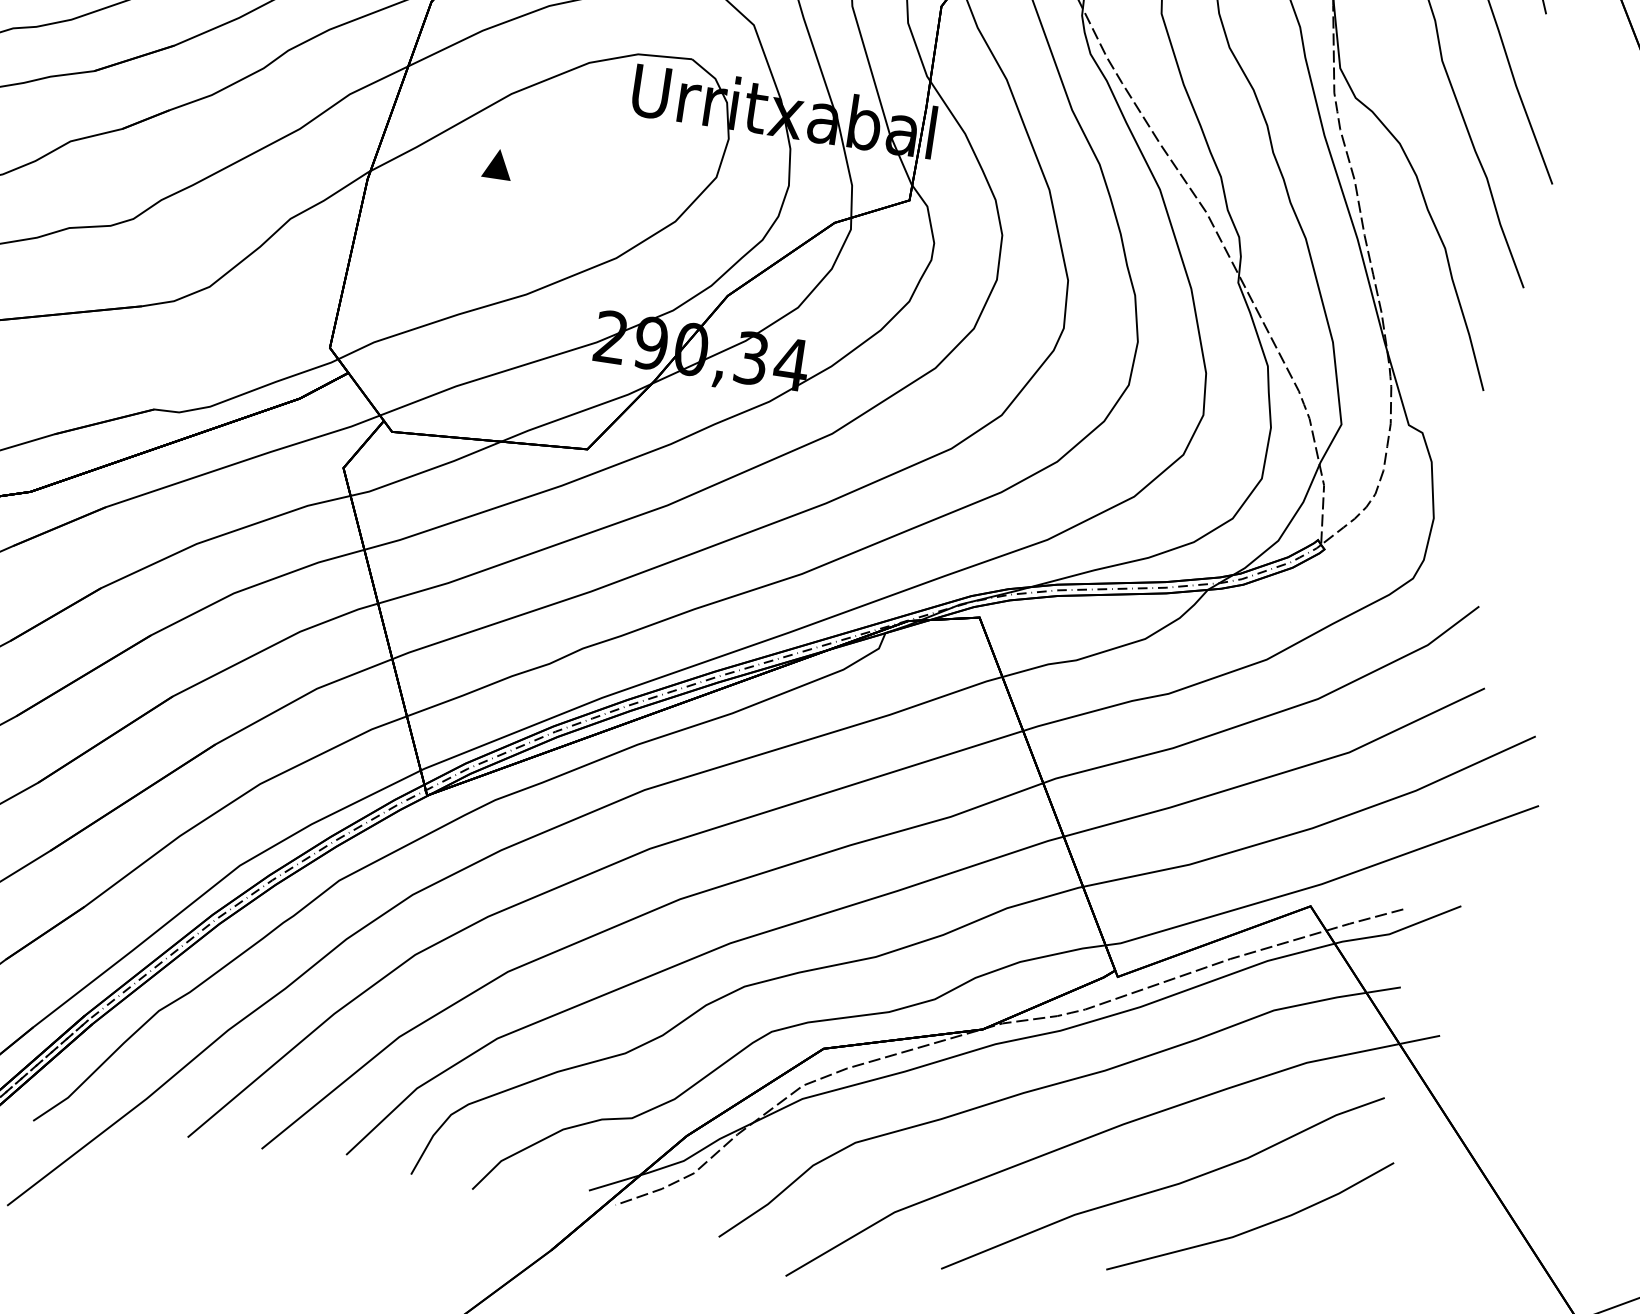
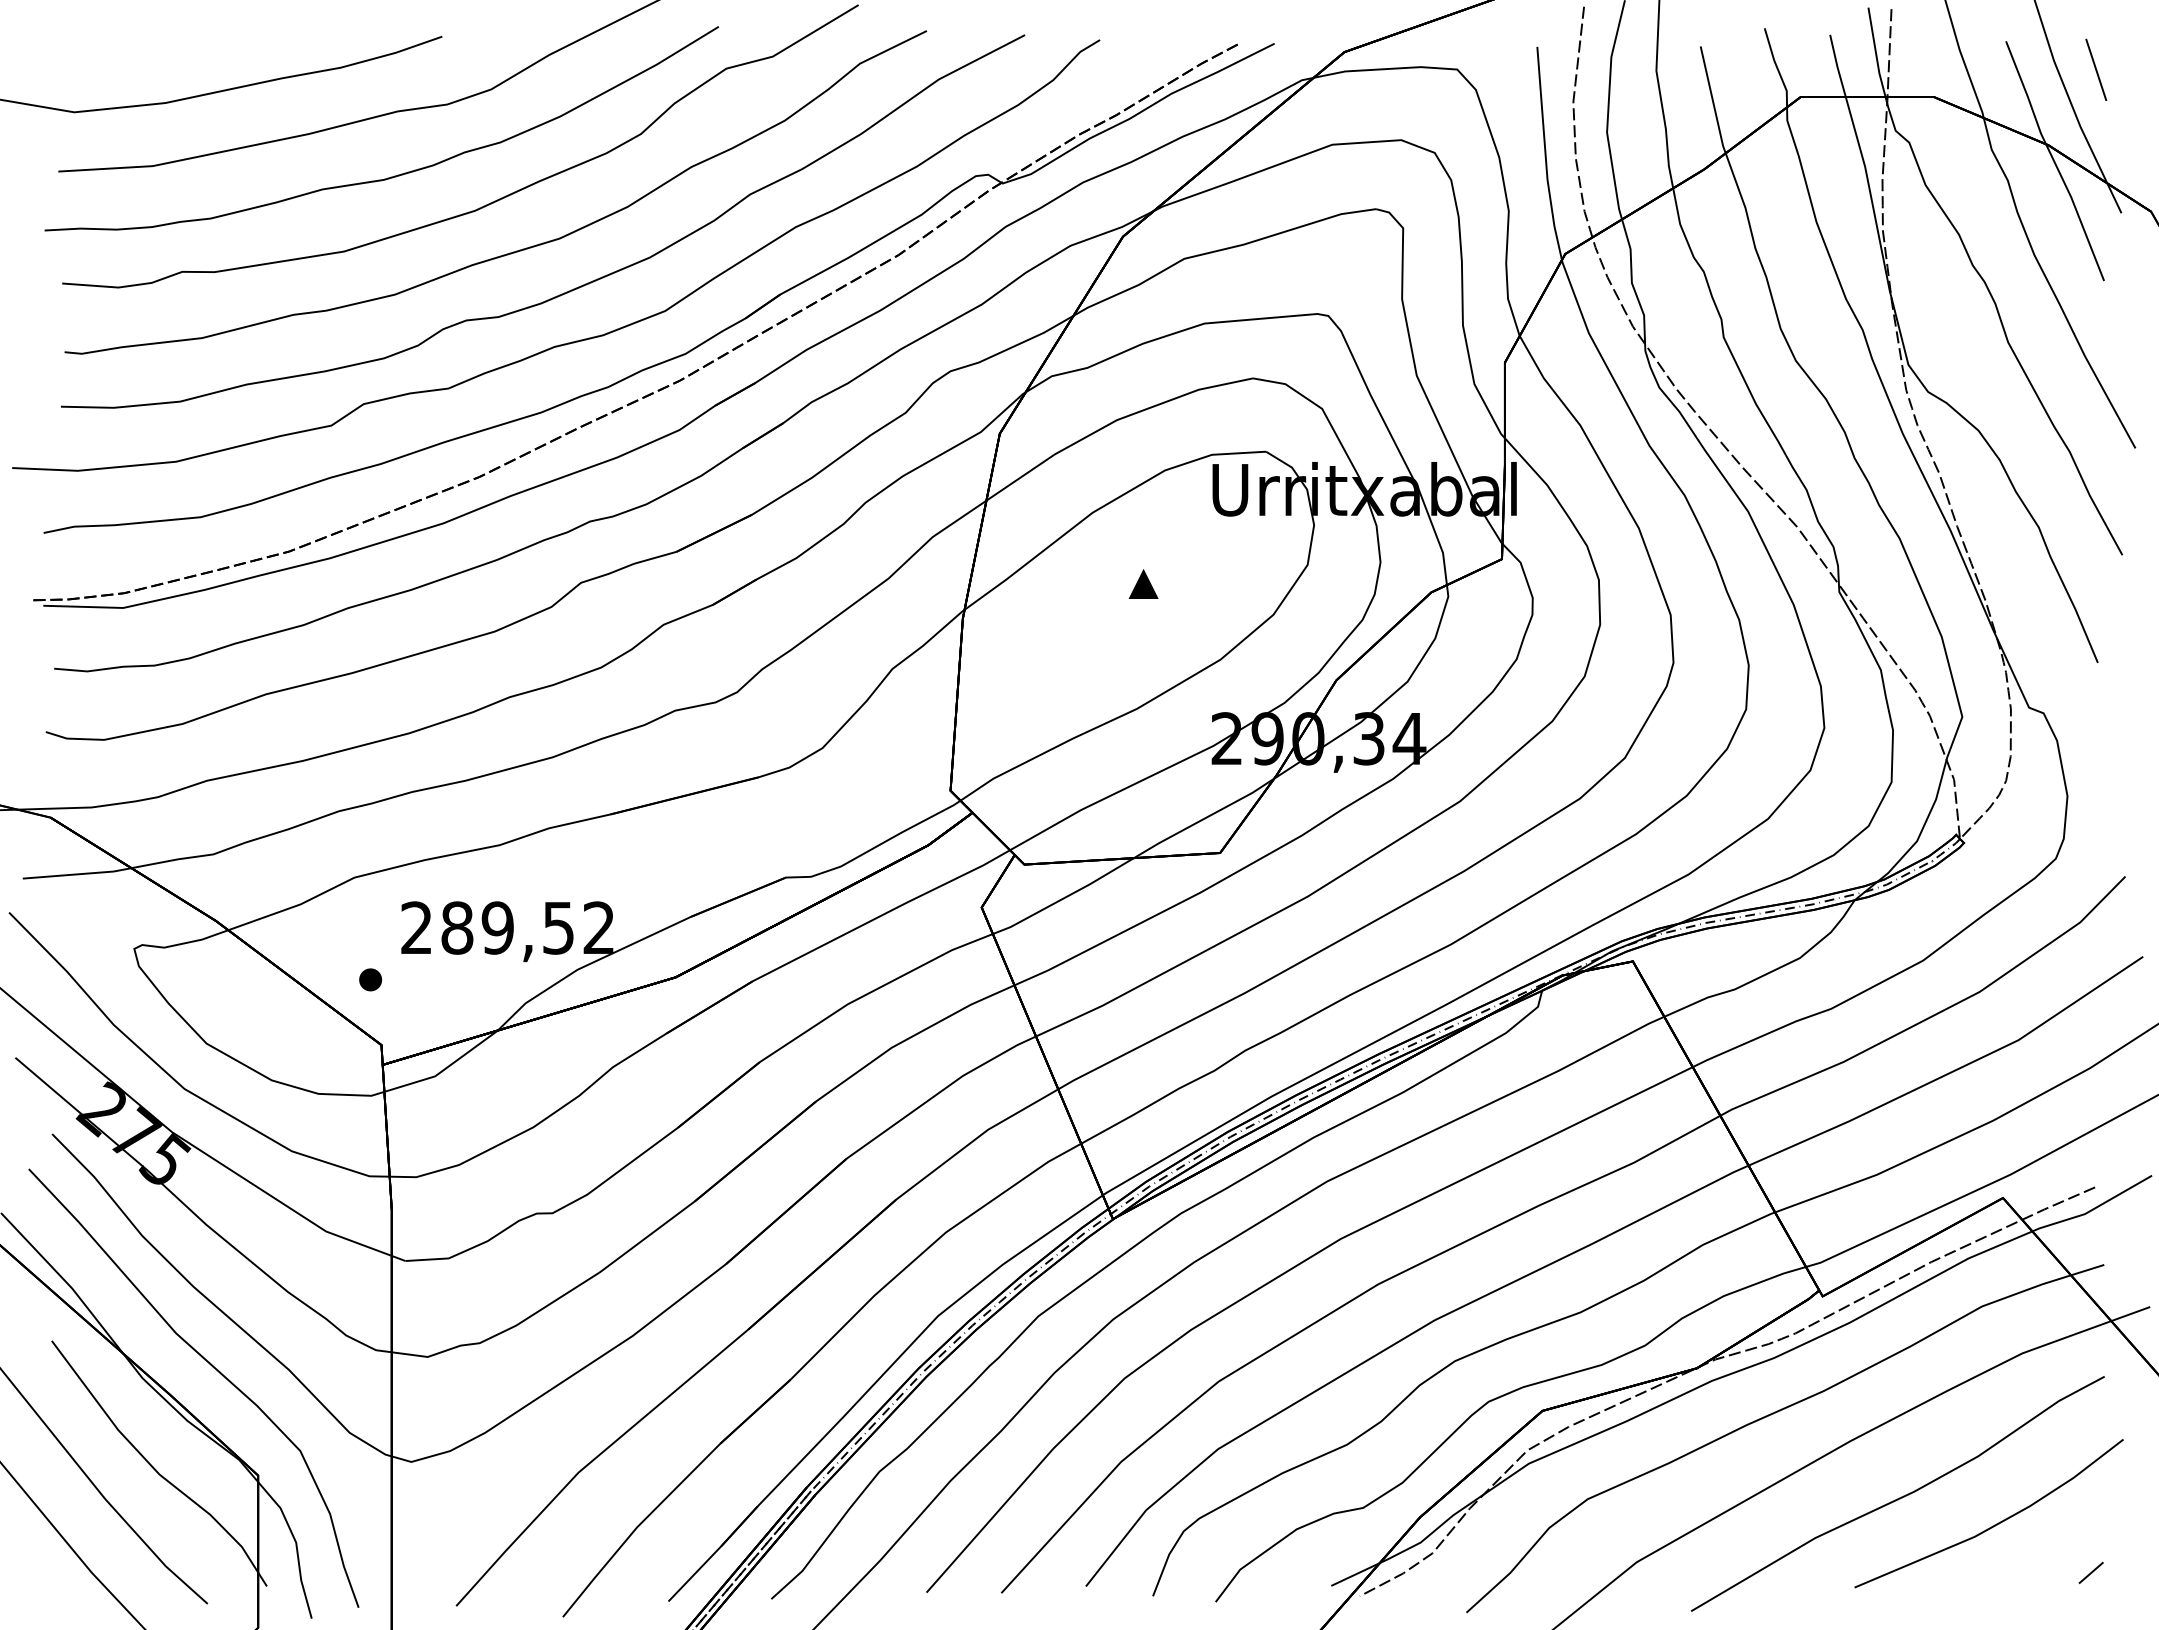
part: (497, 163) -> (1143, 583), moved
line: (1341, 1289) -> (2090, 1572), added

